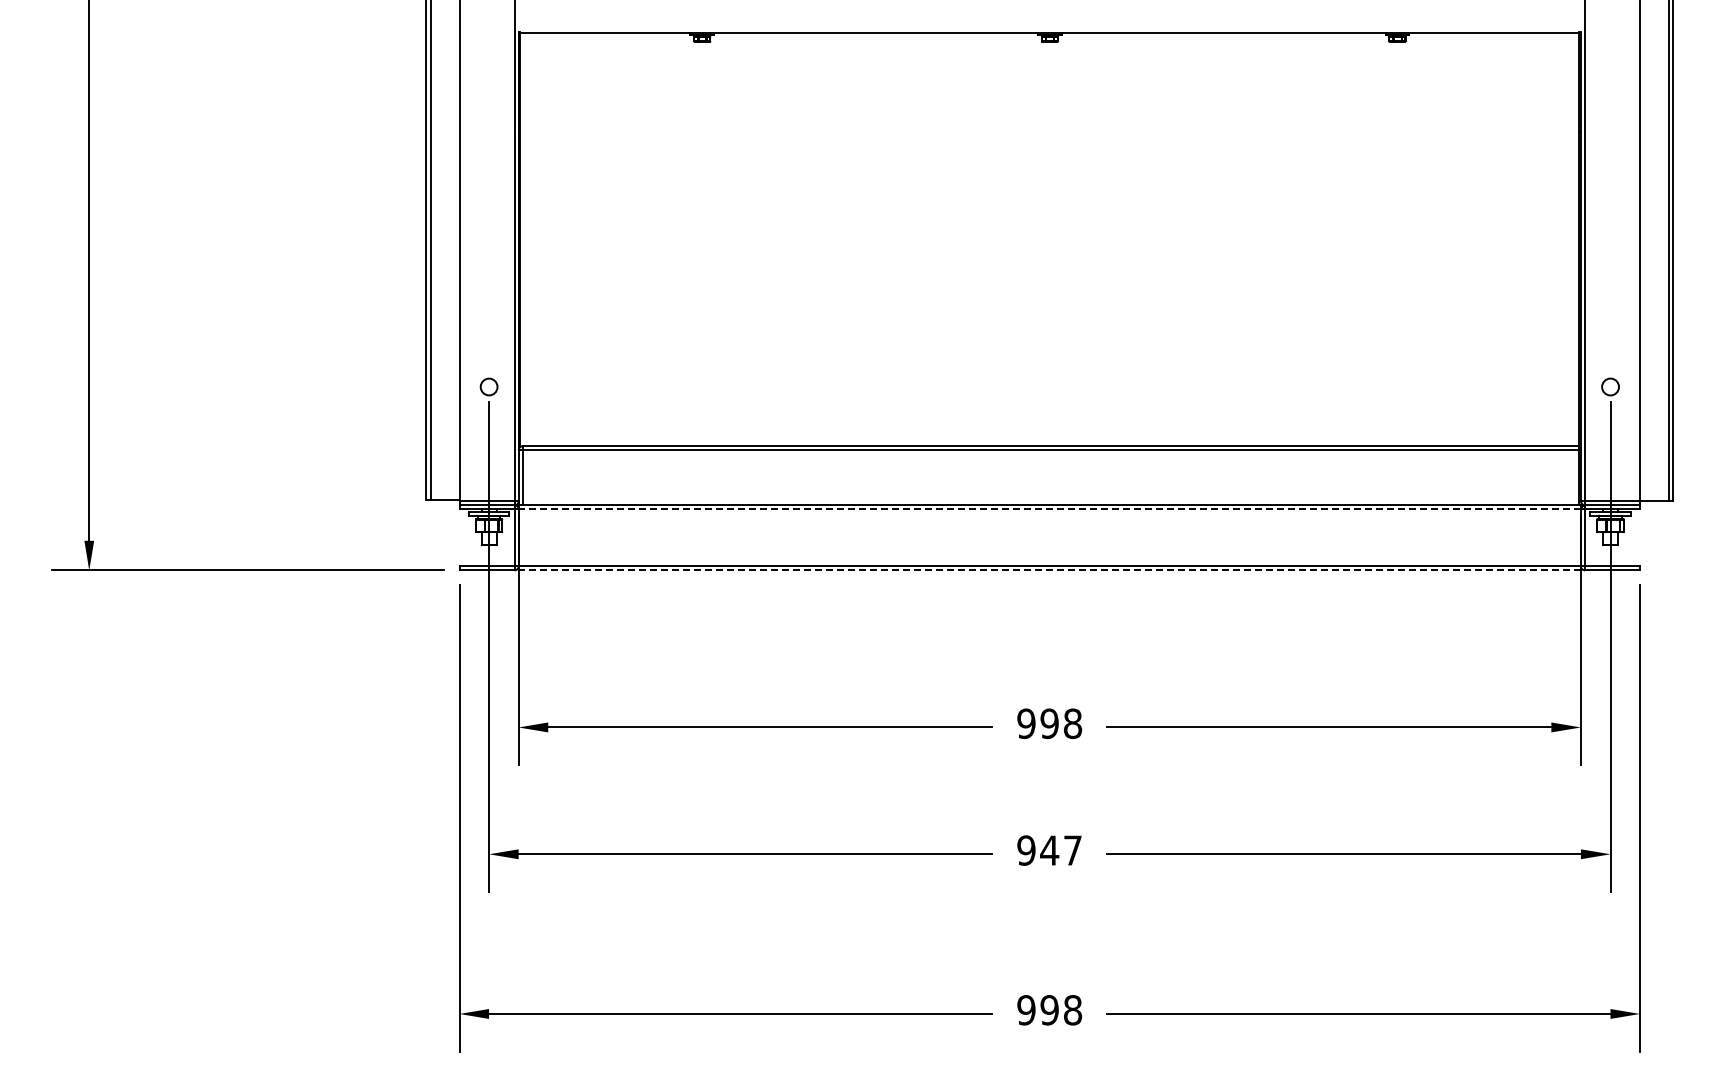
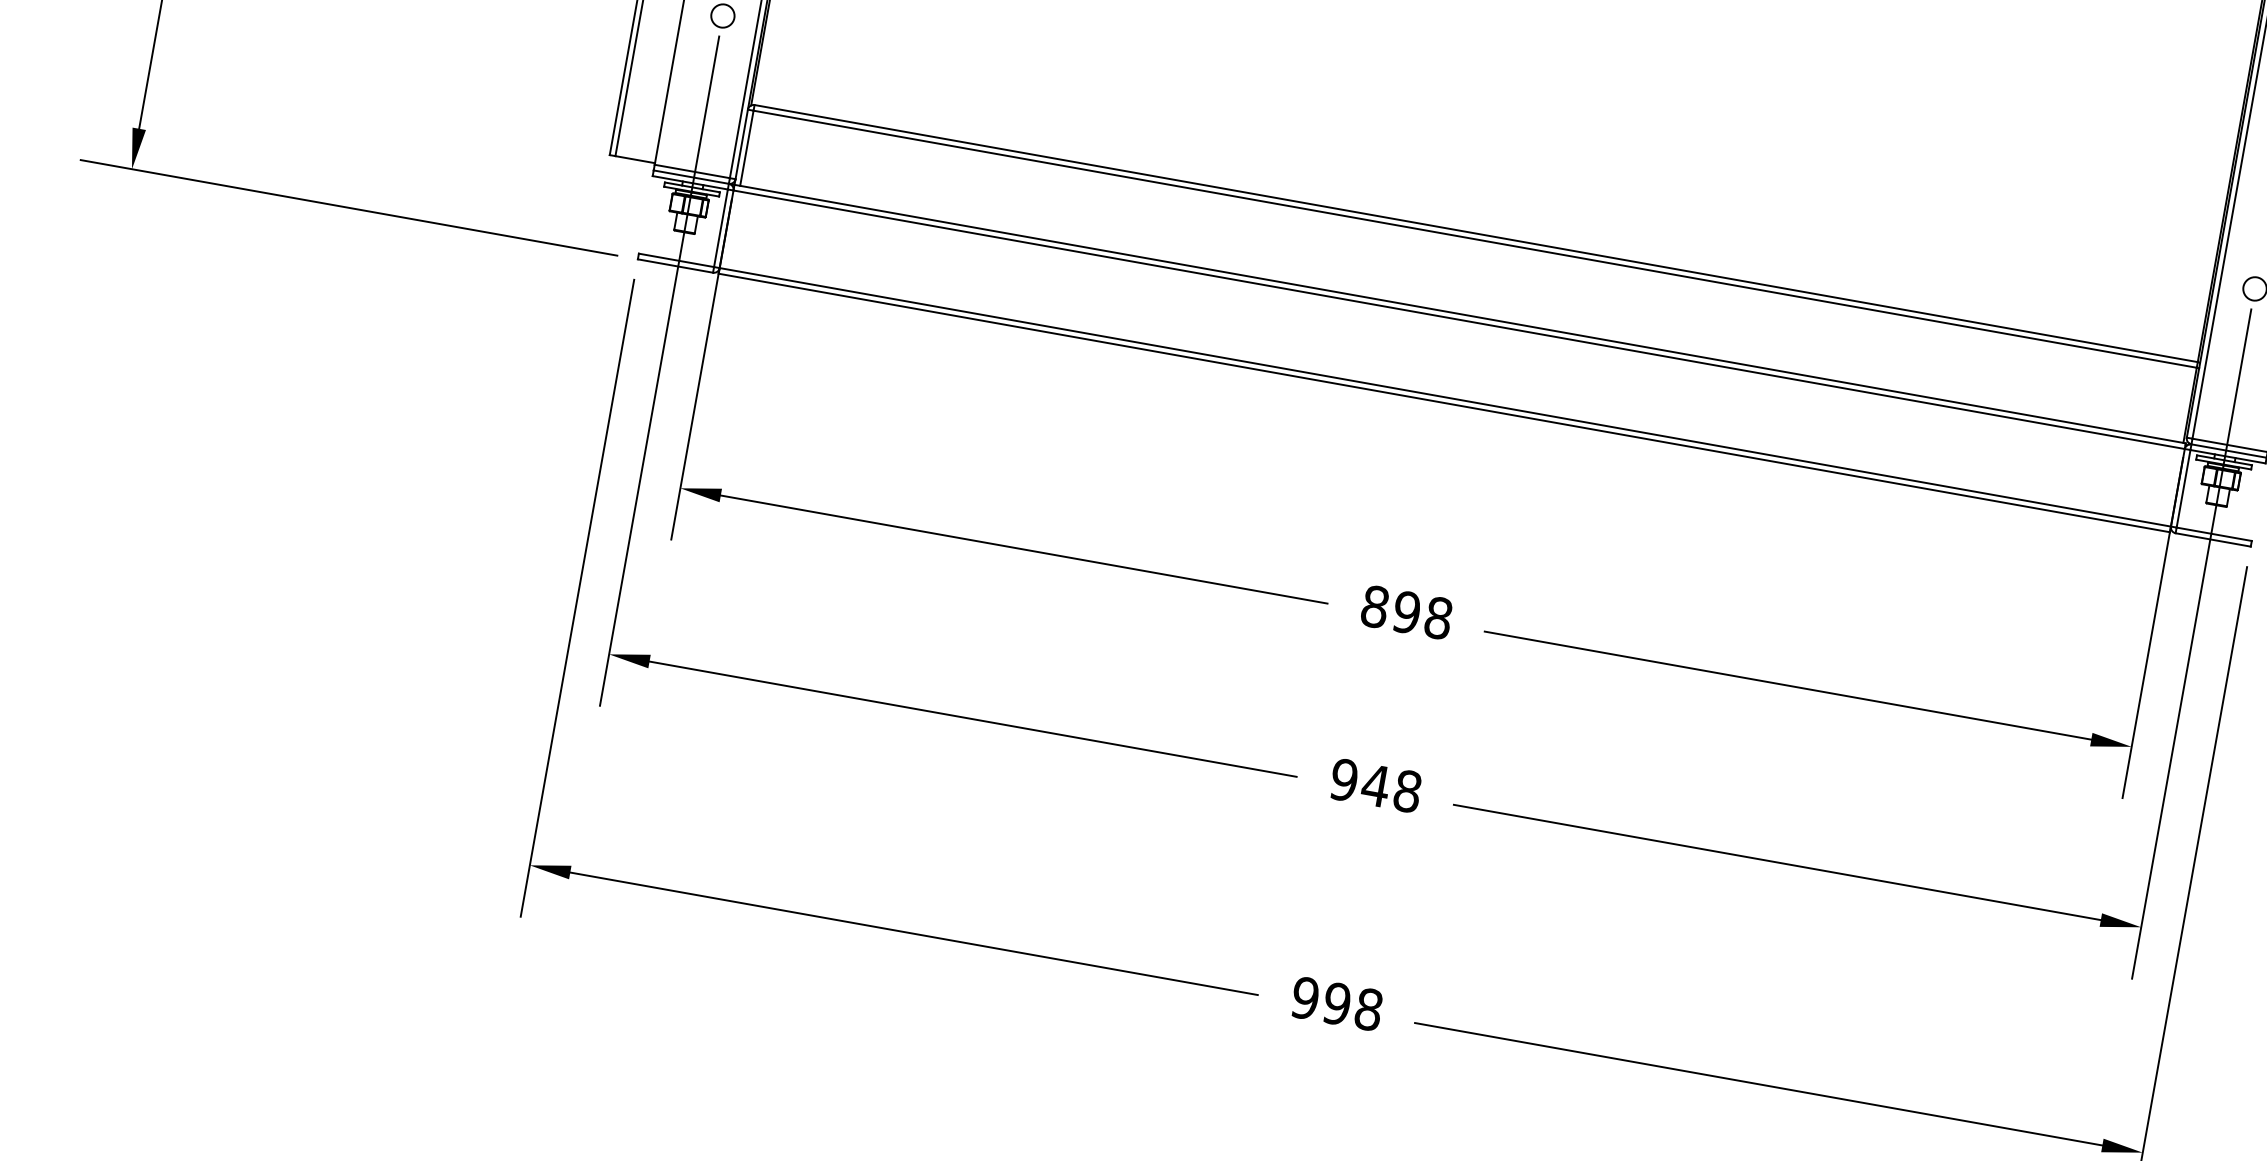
line: (1049, 509) -> (1458, 319), dashed -> solid
line: (1049, 570) -> (1443, 403), dashed -> solid
text: (1026, 723) -> (1375, 606), 998 -> 898
text: (1073, 850) -> (1408, 791), 947 -> 948

